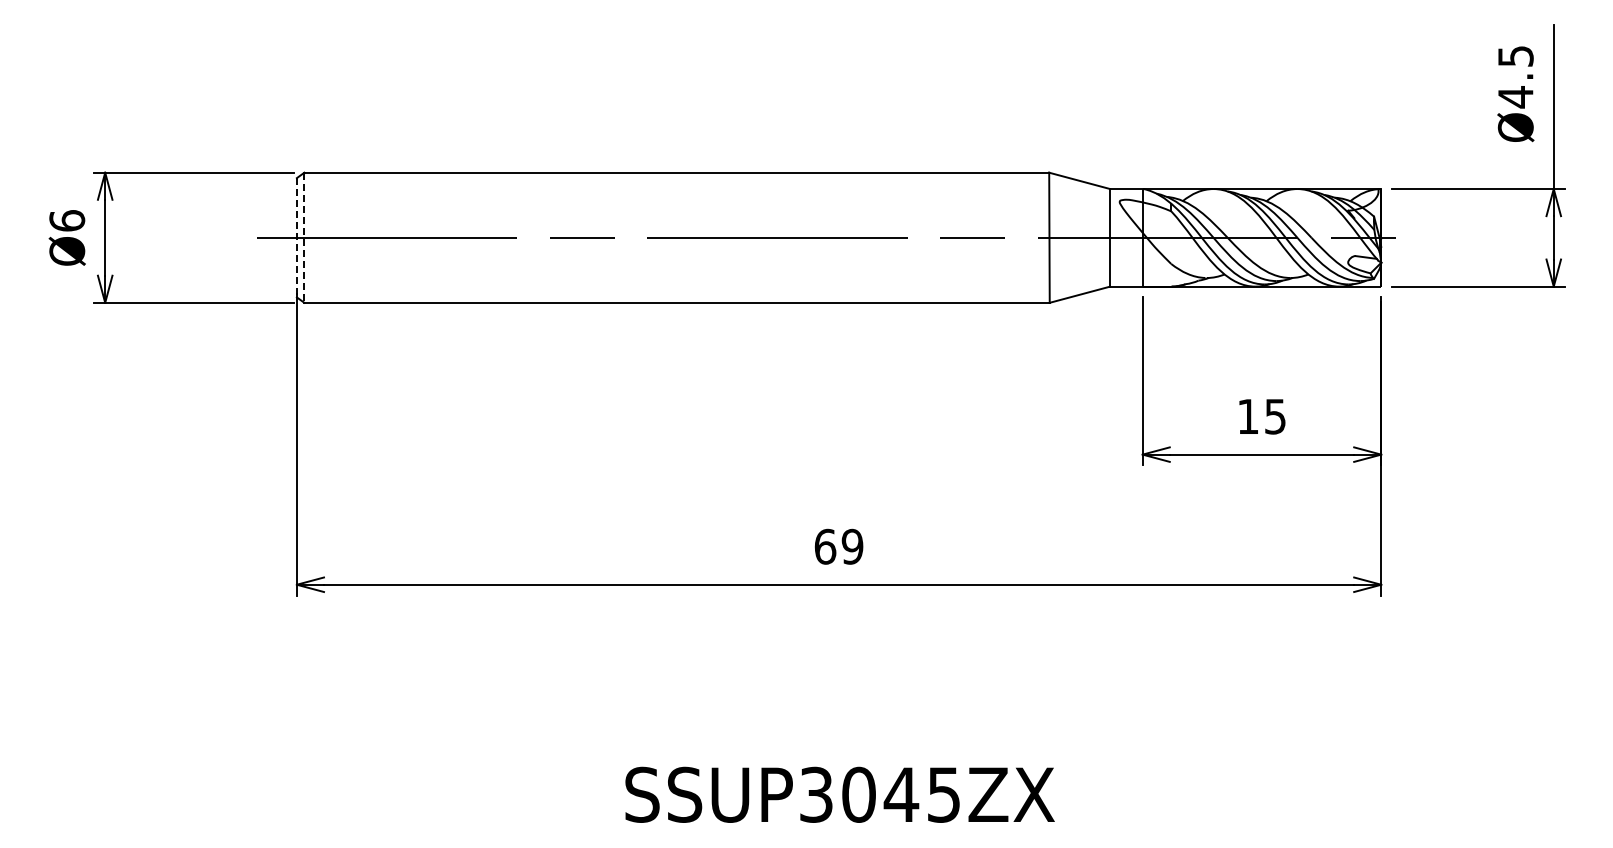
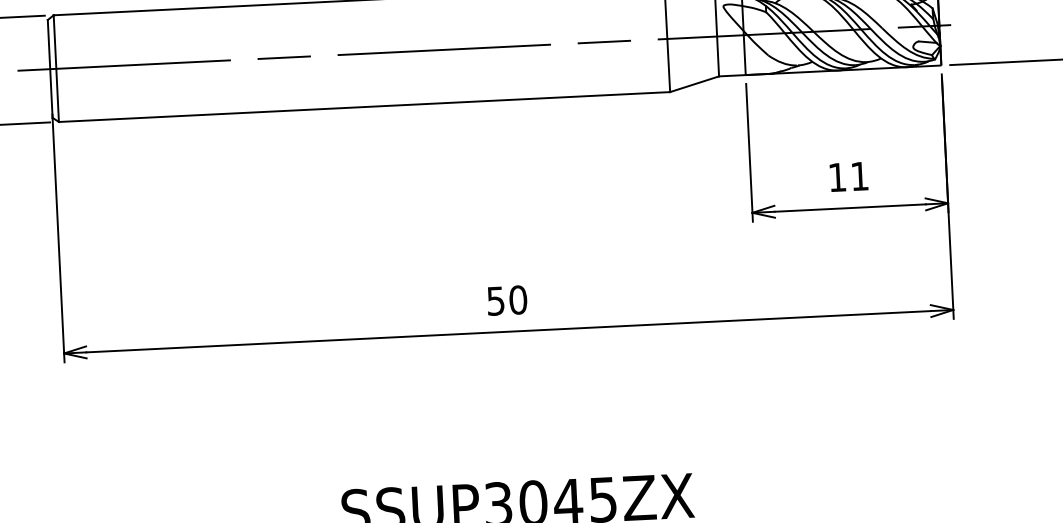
line: (296, 237) -> (49, 68), dashed -> solid
line: (304, 238) -> (56, 69), dashed -> solid
text: (1275, 416) -> (859, 176), 15 -> 11
text: (838, 546) -> (506, 300), 69 -> 50

